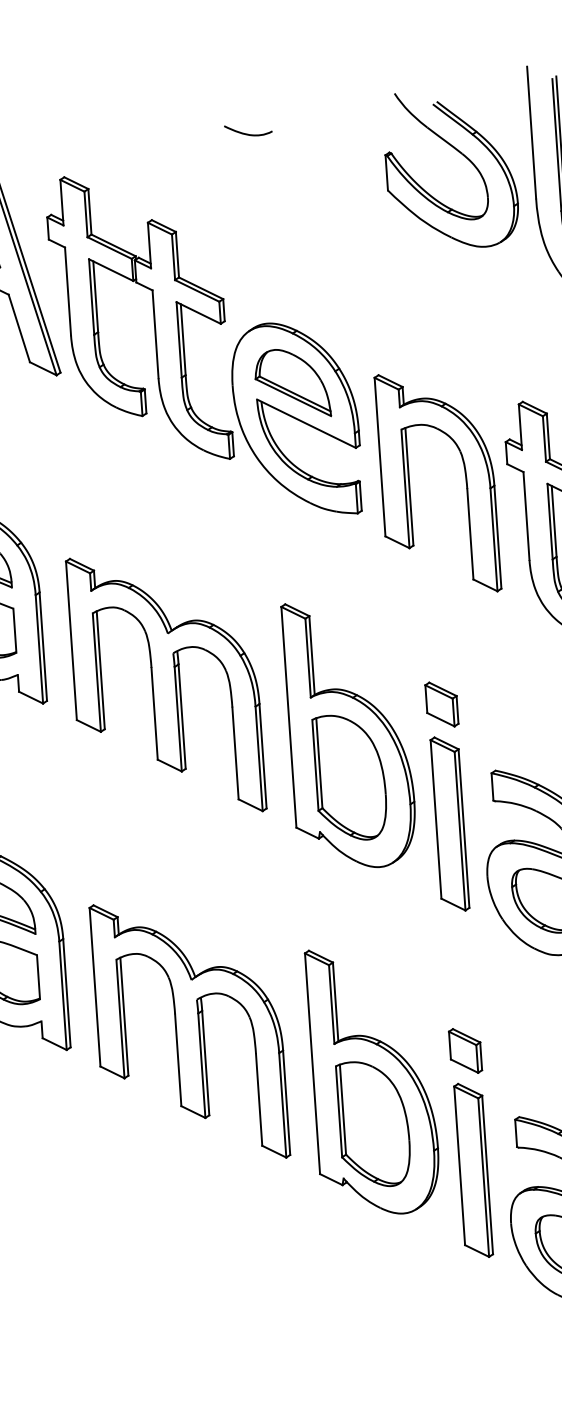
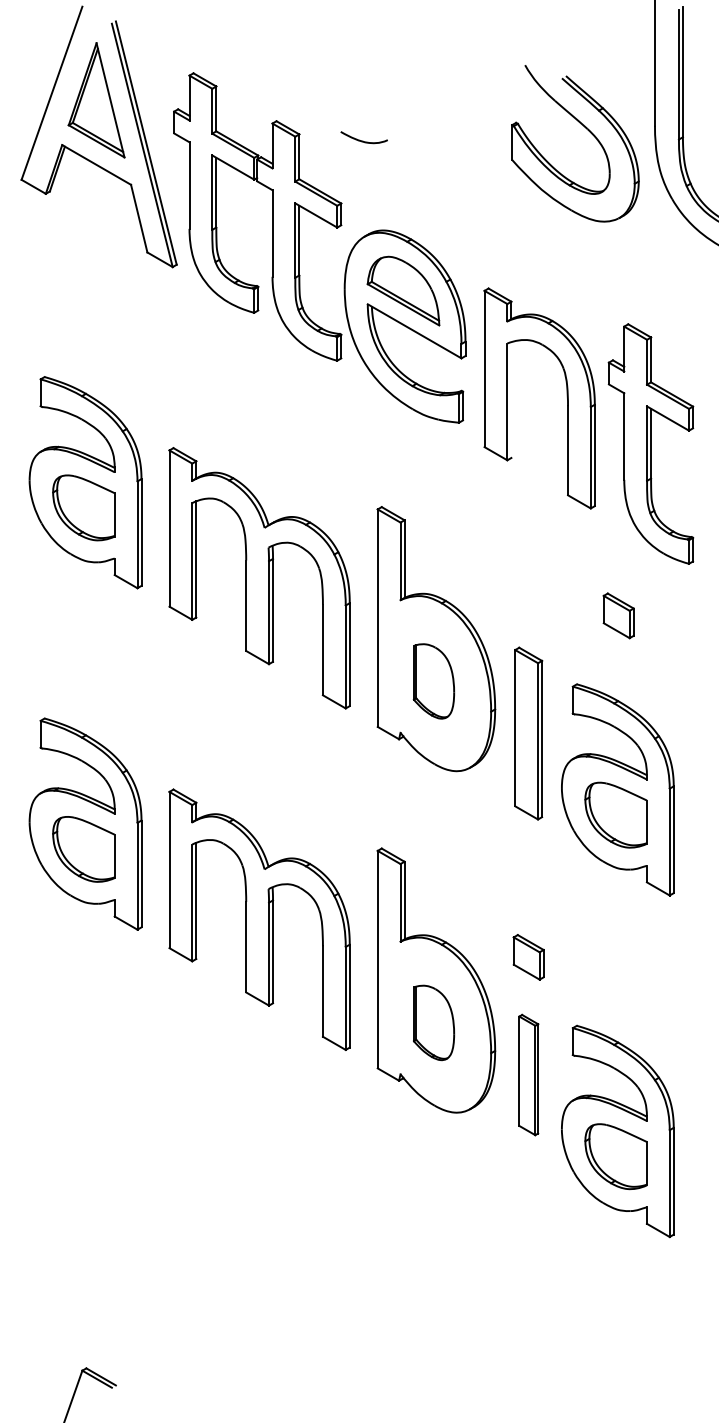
curve: (247, 133) -> (363, 140), moved
part: (462, 155) -> (587, 130), moved
line: (409, 486) -> (511, 399), removed
part: (441, 704) -> (618, 615), moved
part: (349, 777) -> (433, 681), size x0.6
part: (373, 1123) -> (433, 1022), size x0.6
part: (473, 1169) -> (528, 1074), size x0.7

